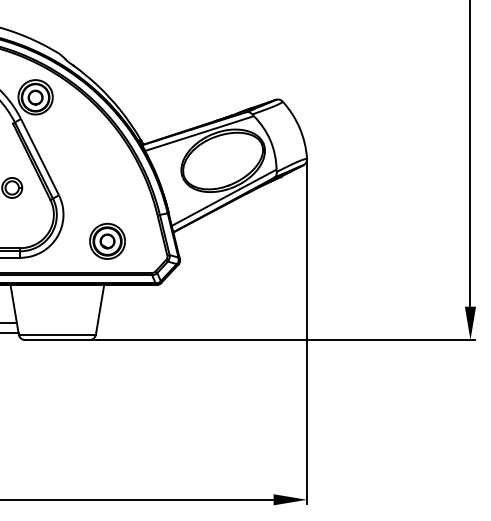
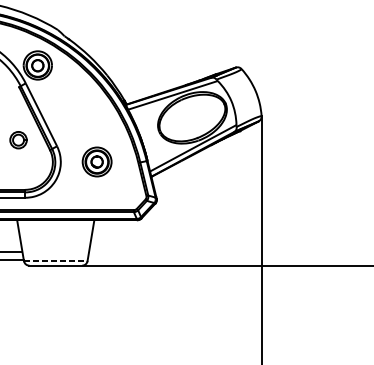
part: (107, 240) -> (97, 161), moved
line: (57, 334) -> (55, 261), solid -> dashed

